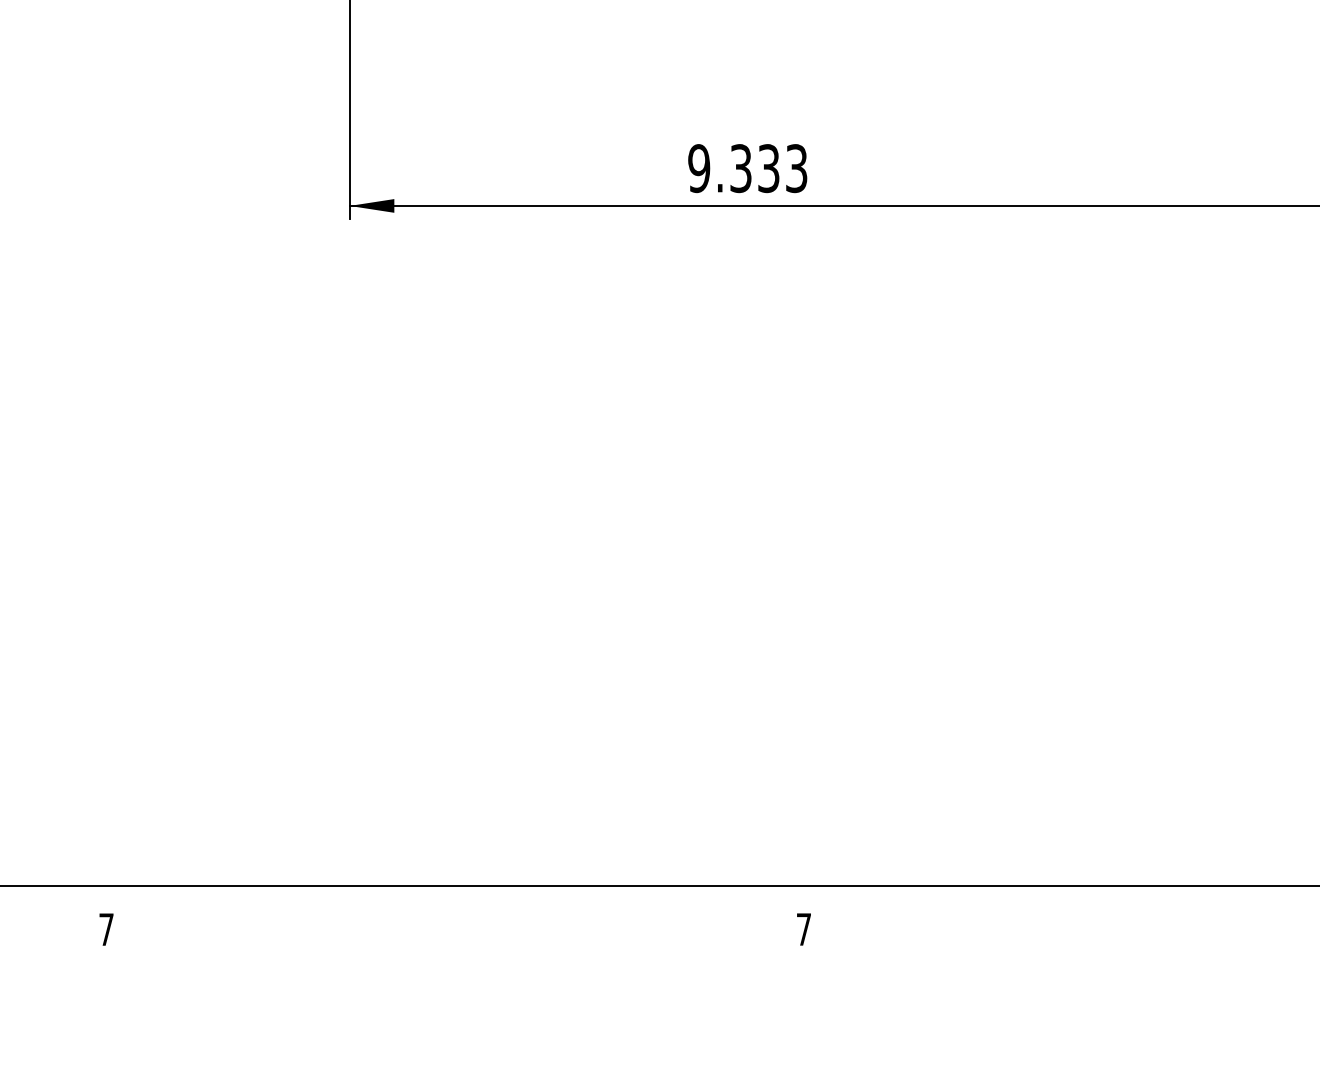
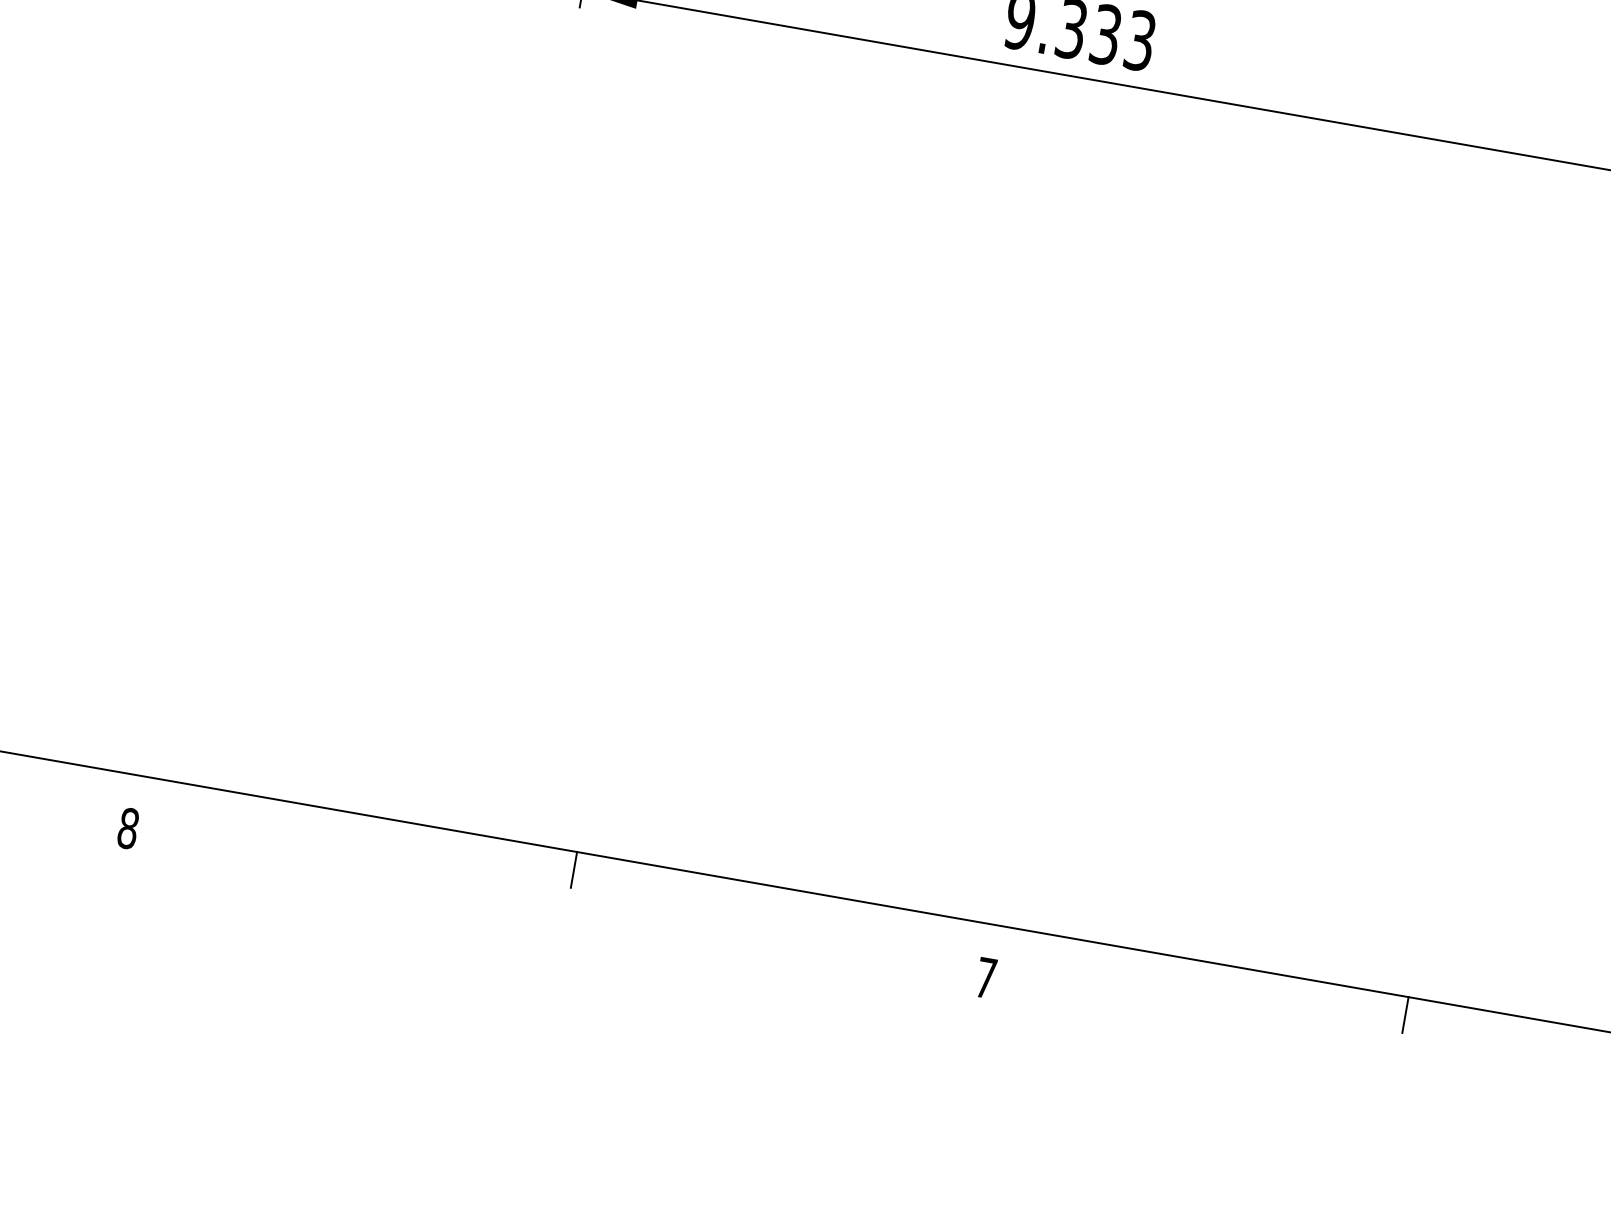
line: (463, 900) -> (573, 869), added
line: (1140, 900) -> (1405, 1014), added
text: (106, 929) -> (128, 828), 7 -> 8

